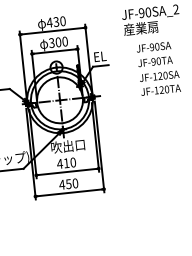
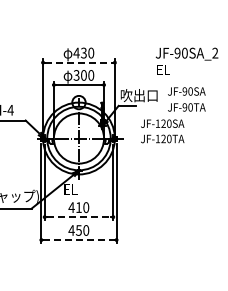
text: (140, 28) -> (174, 69), 産業扇 -> EL
line: (52, 31) -> (78, 62), solid -> dashed
text: (110, 55) -> (138, 95), EL -> 吹出口
text: (160, 83) -> (162, 131), moved
text: (68, 145) -> (82, 188), 吹出口 -> EL
line: (68, 172) -> (79, 217), solid -> dashed
line: (69, 193) -> (78, 240), solid -> dashed

